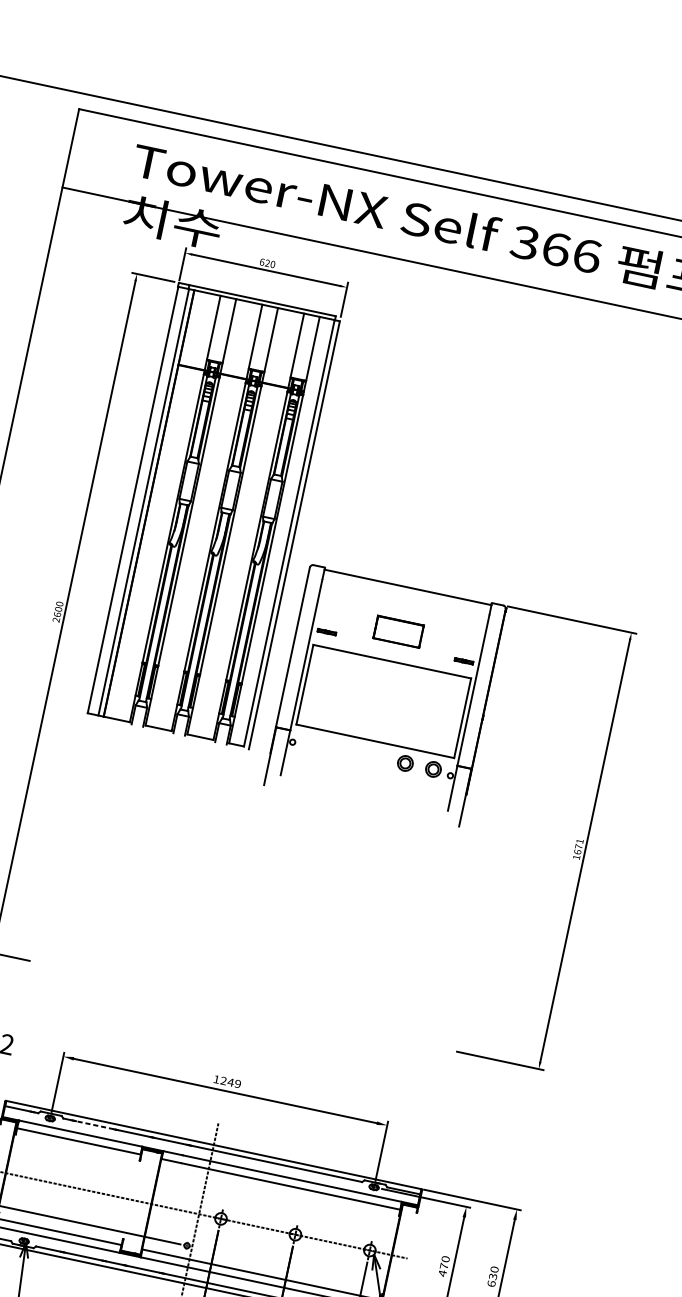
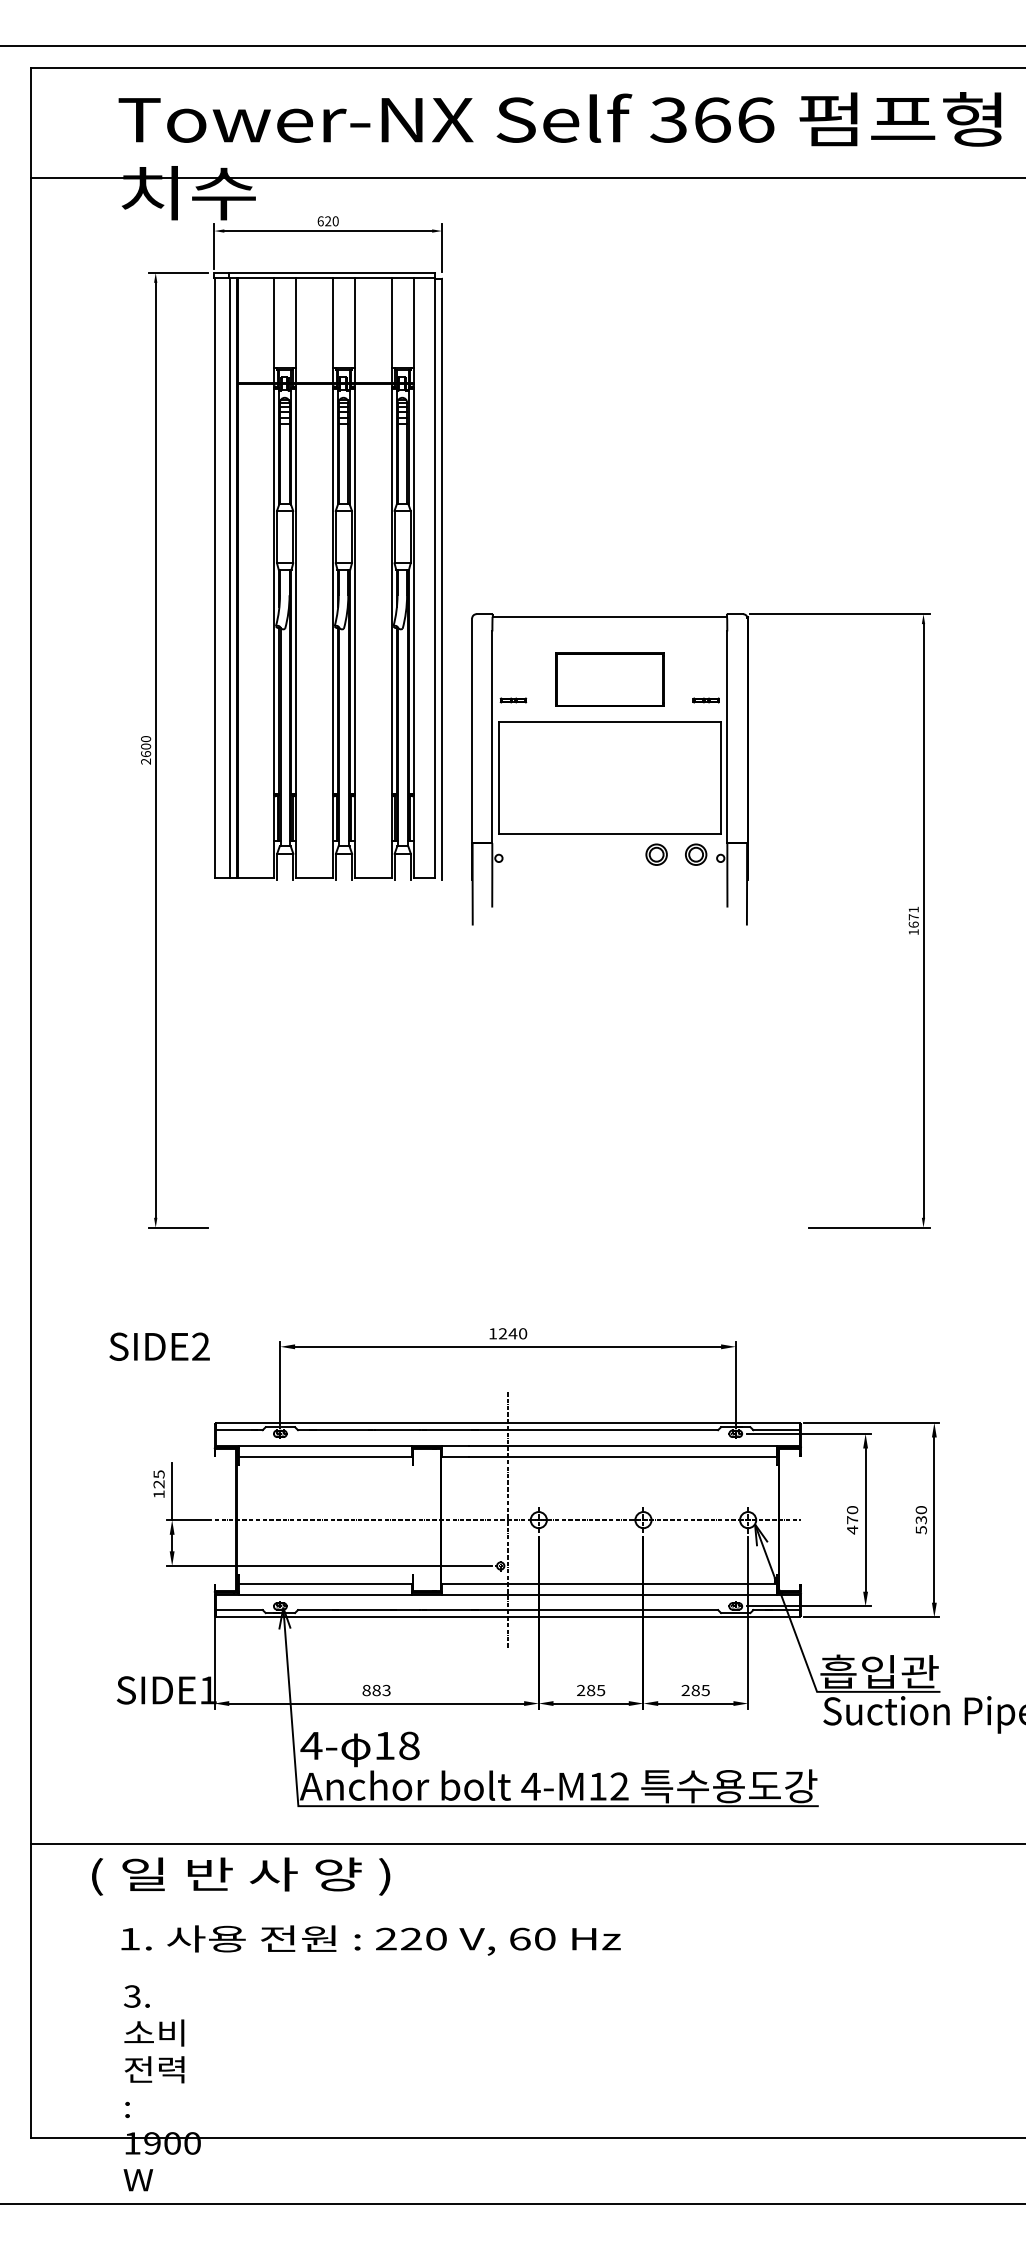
part: (398, 631) -> (609, 679), size x1.67
text: (238, 1083) -> (523, 1333), 1249 -> 1240
line: (94, 1125) -> (342, 1430), dashed -> solid
text: (490, 1283) -> (920, 1530), 630 -> 530

